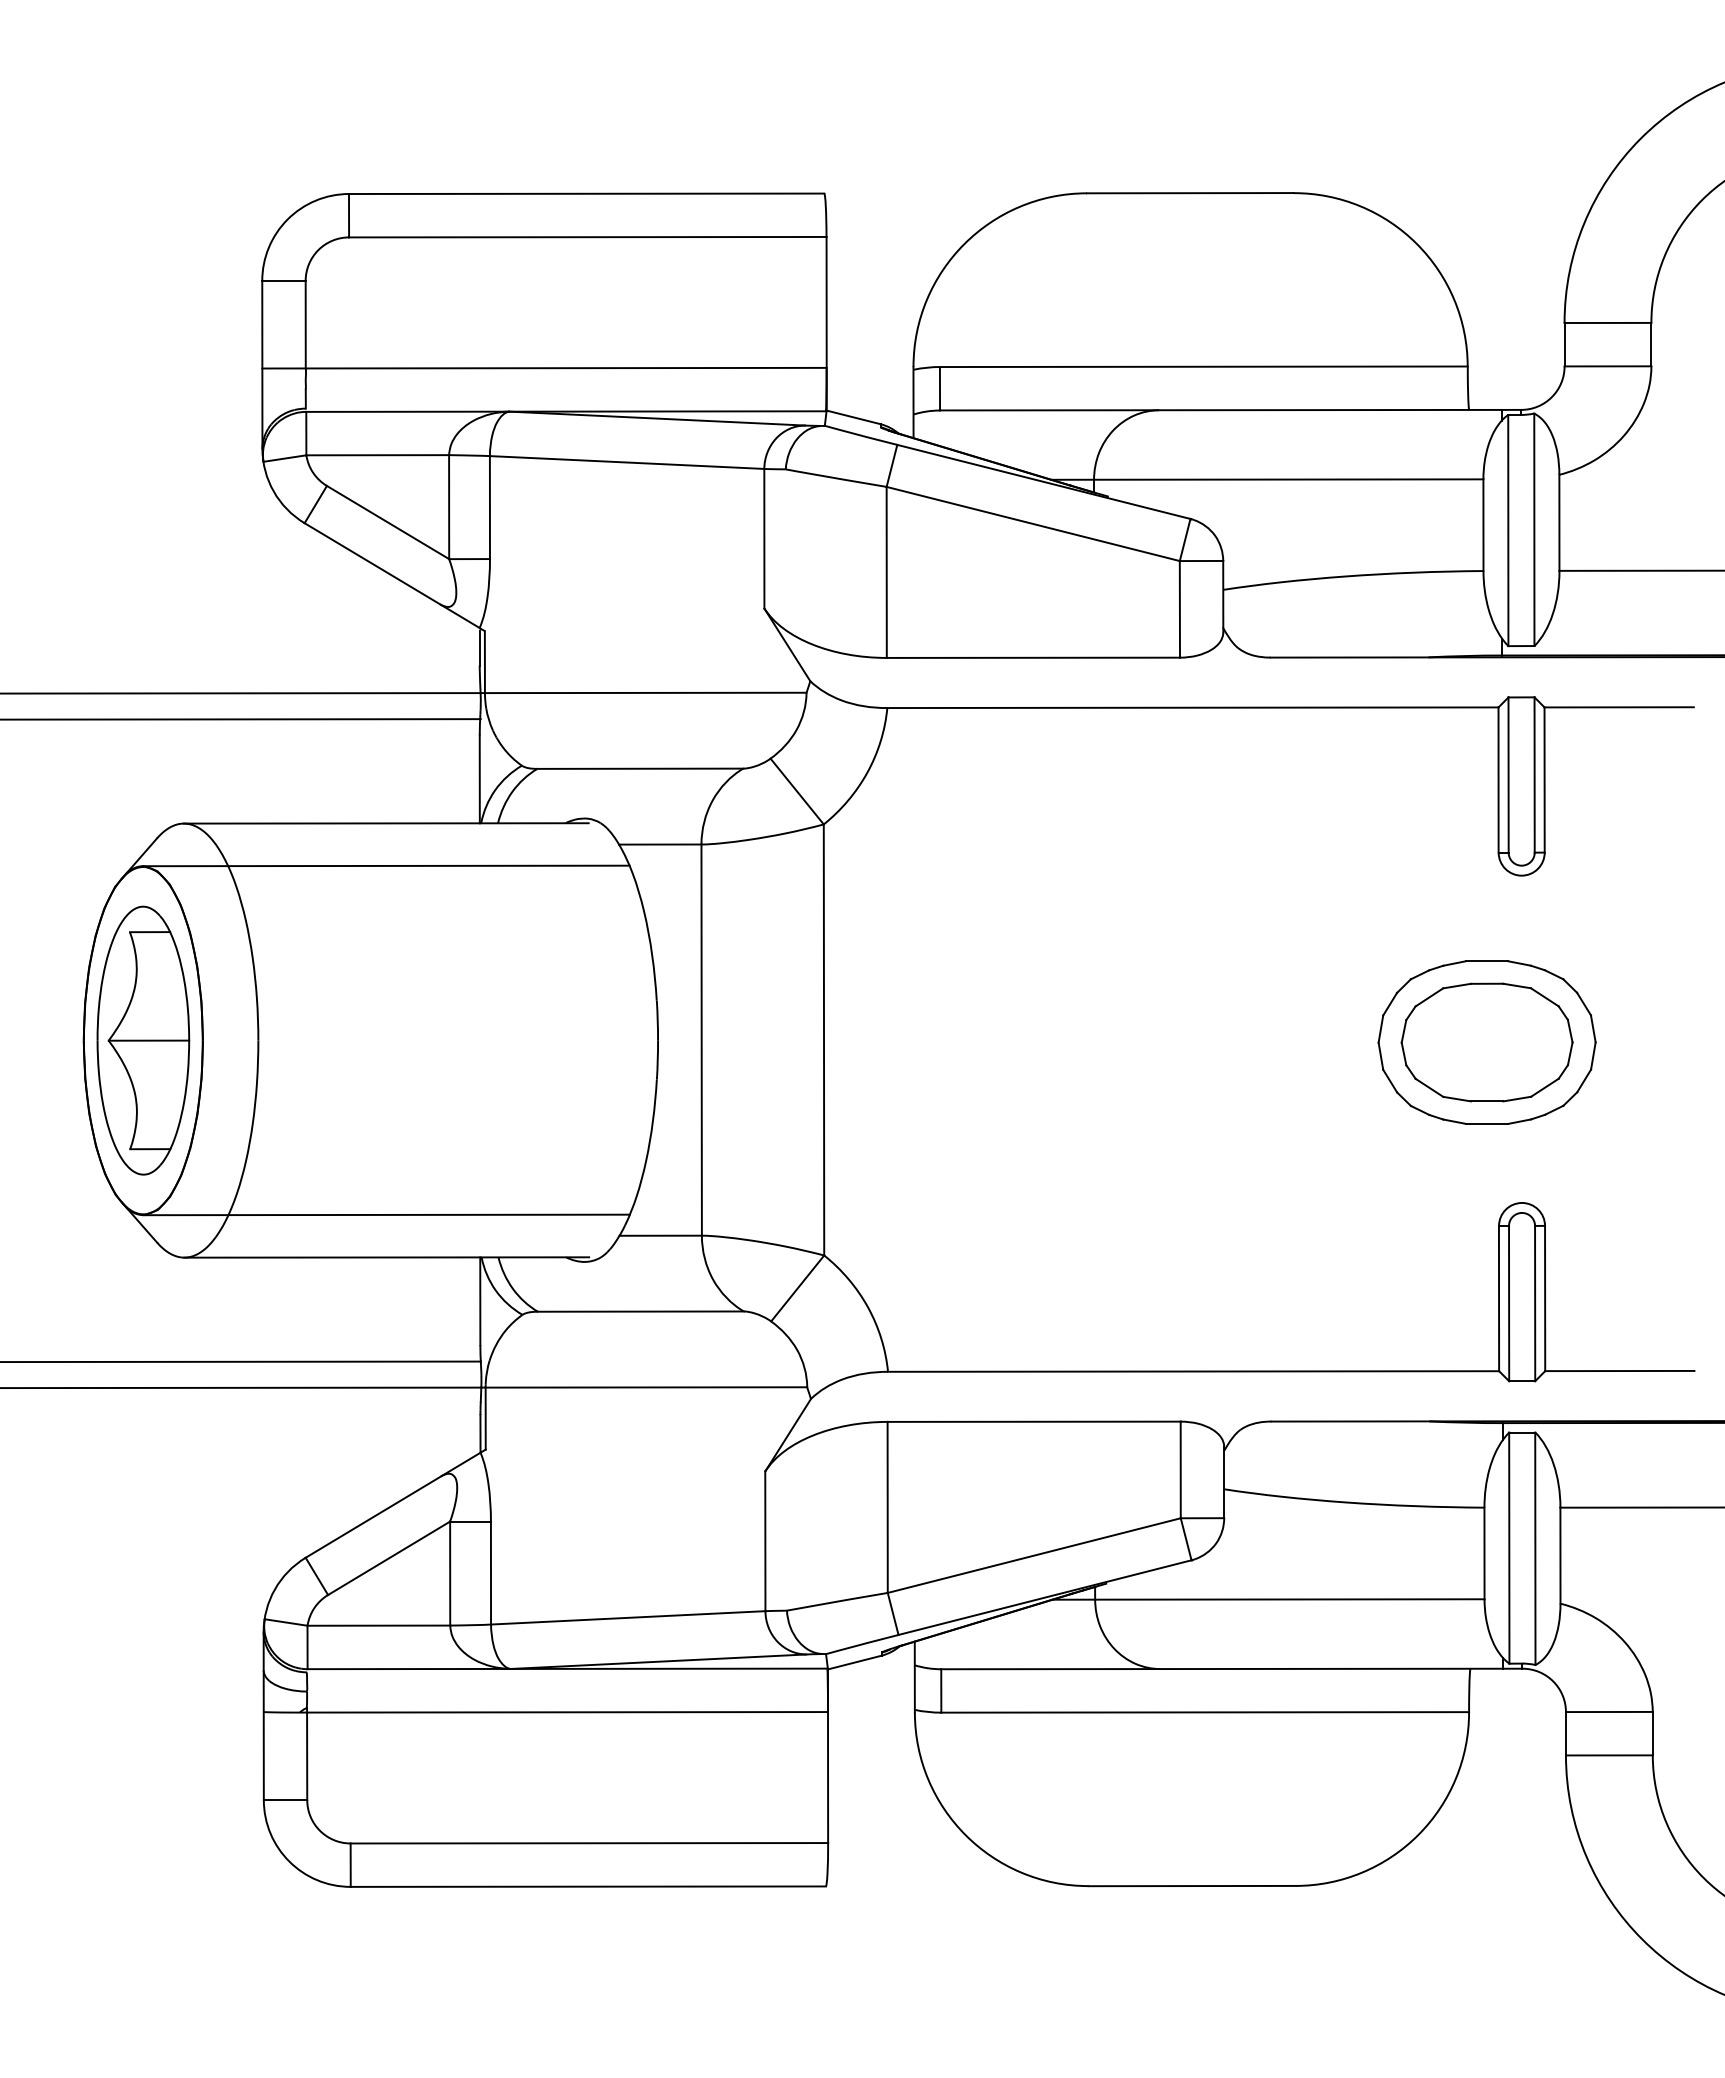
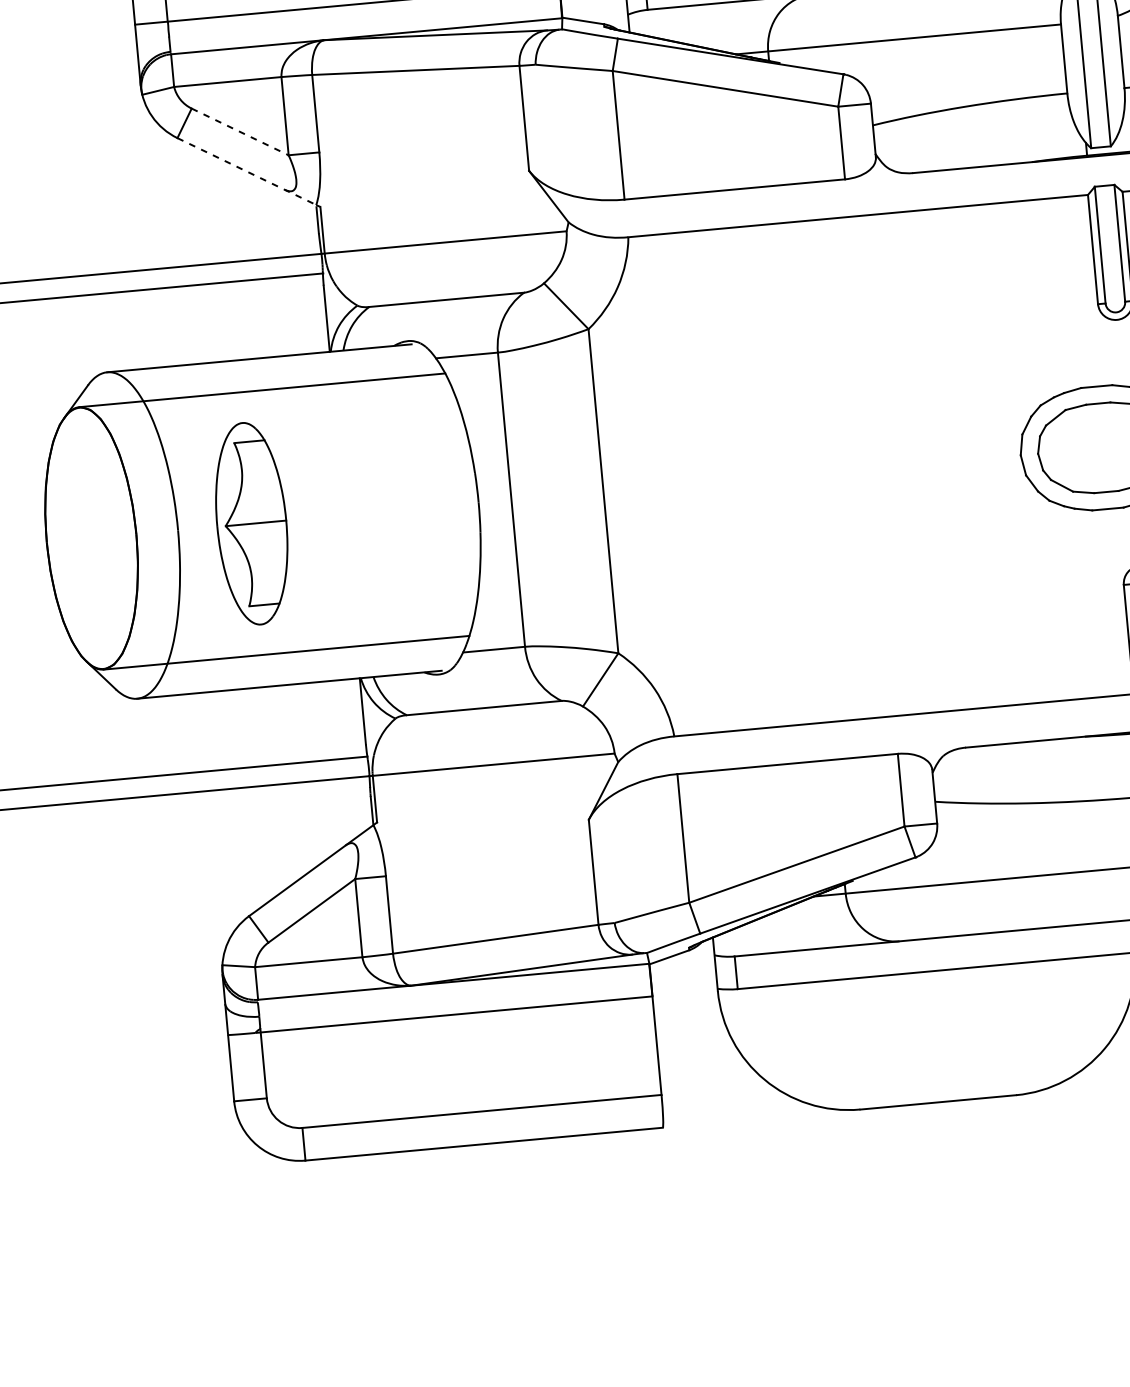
line: (388, 522) -> (240, 131), solid -> dashed
line: (392, 576) -> (247, 172), solid -> dashed
part: (143, 1040) -> (251, 523), moved

